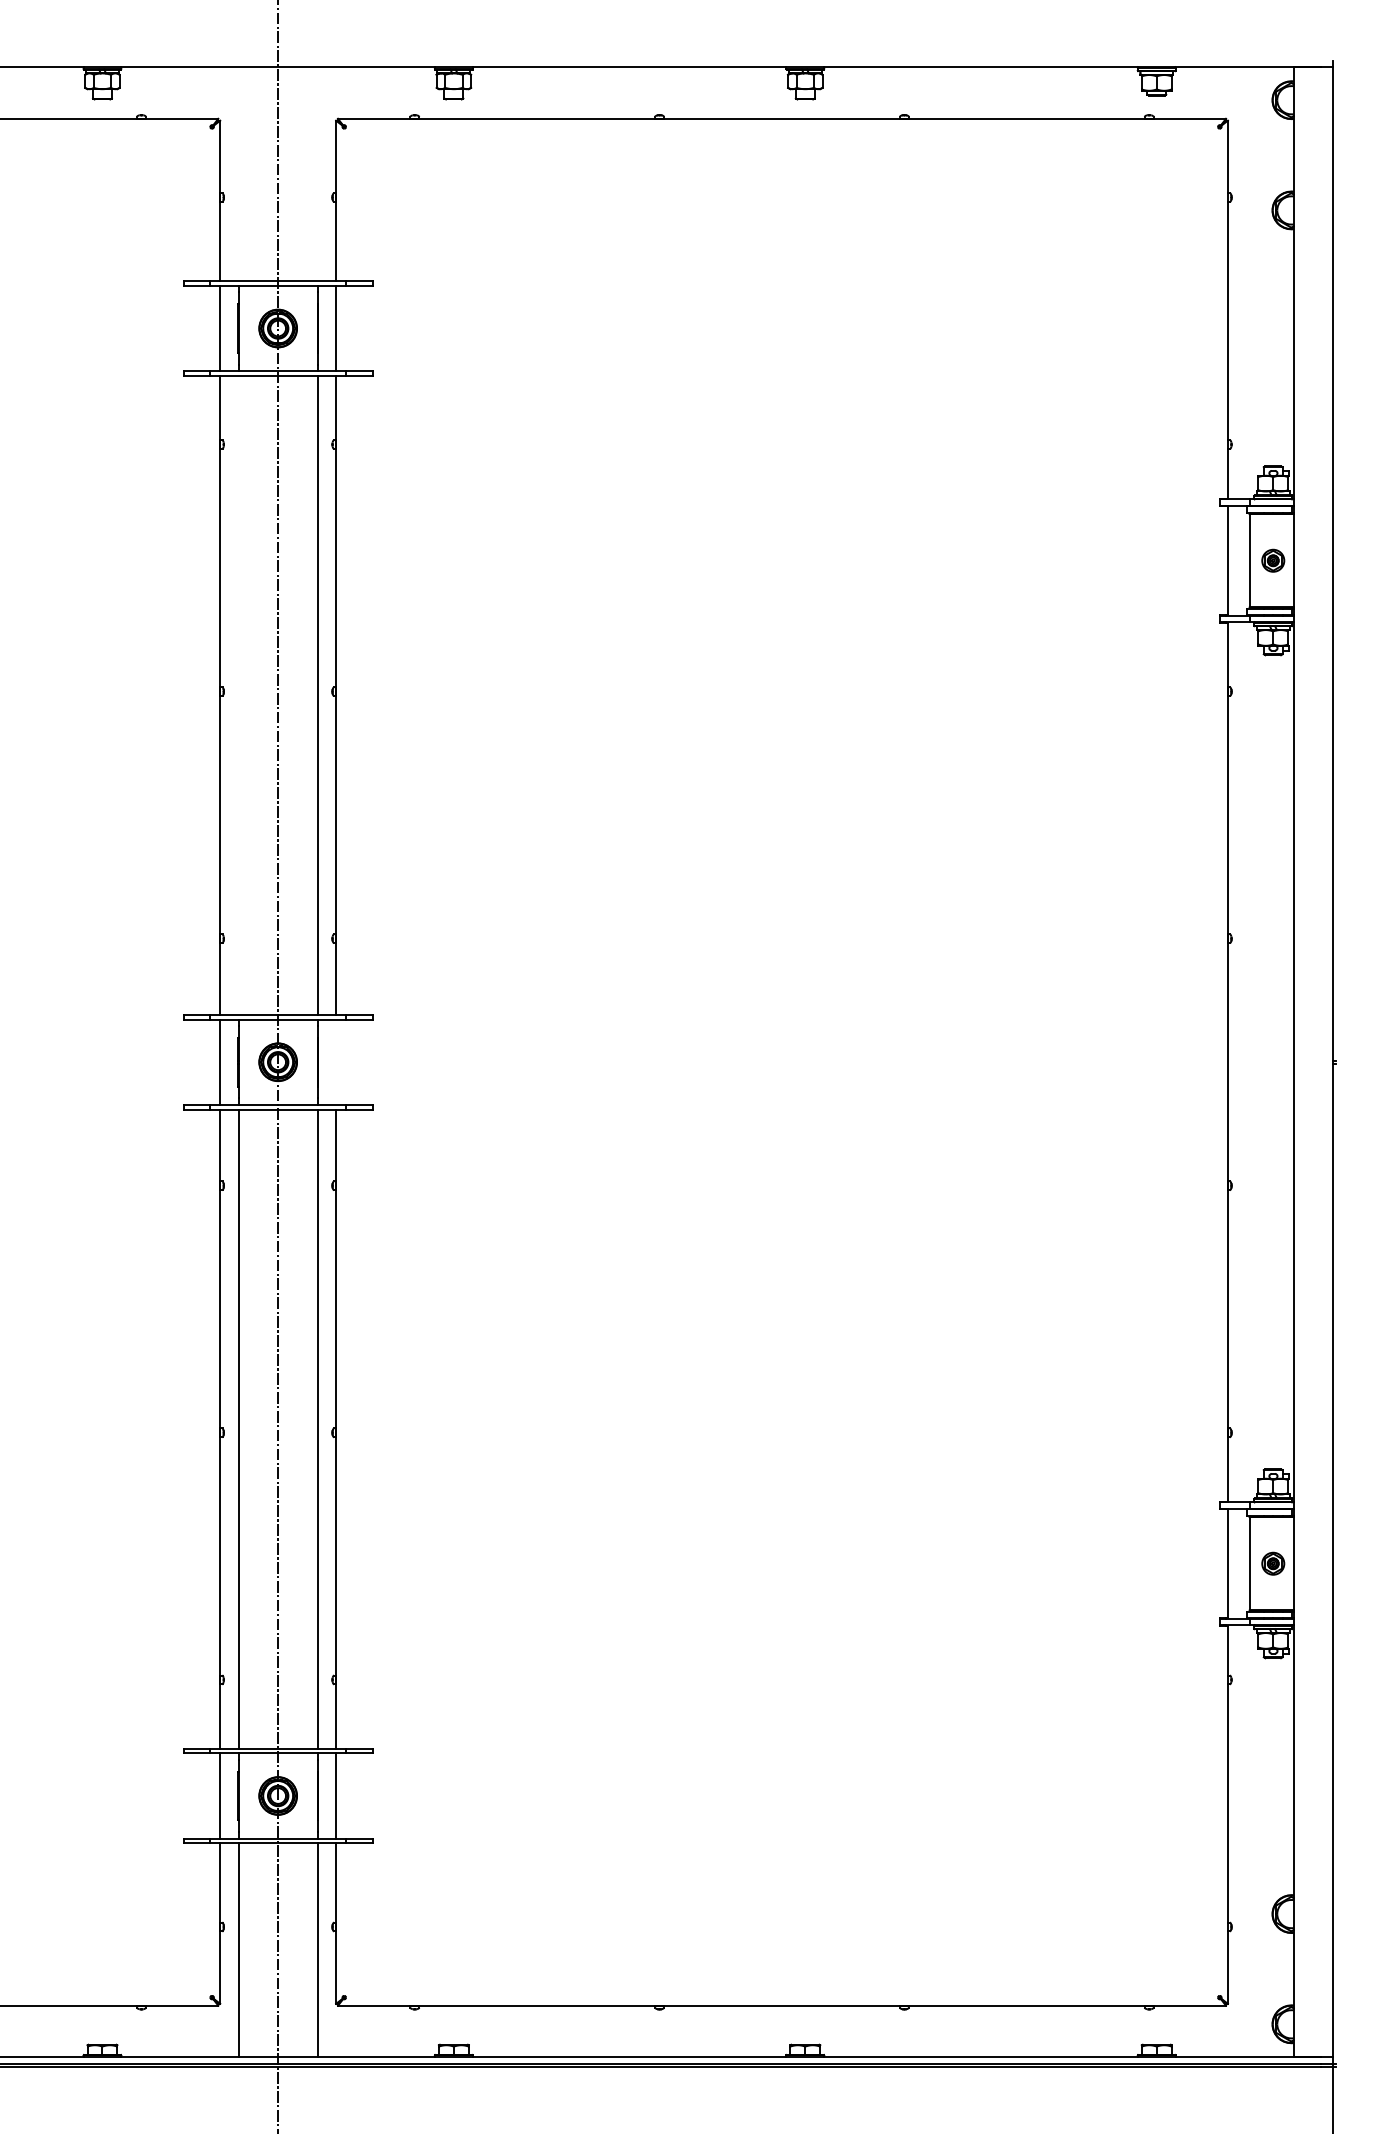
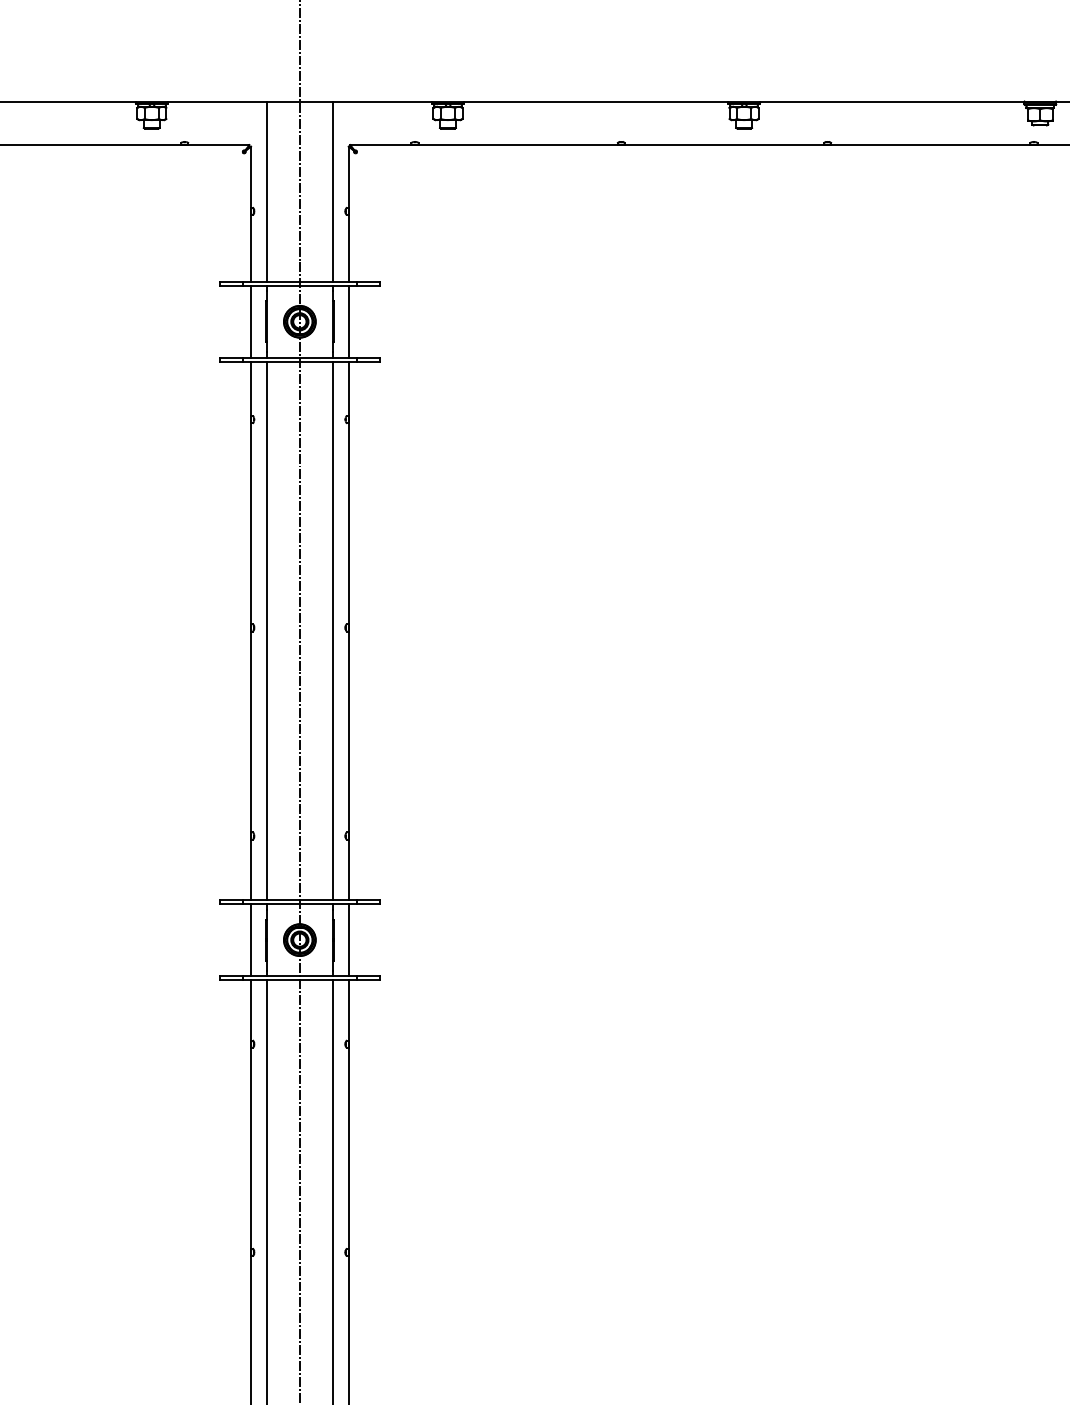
line: (238, 174) -> (266, 192), added
line: (317, 174) -> (333, 192), added
line: (238, 695) -> (266, 631), added
line: (336, 1061) -> (349, 939), added

